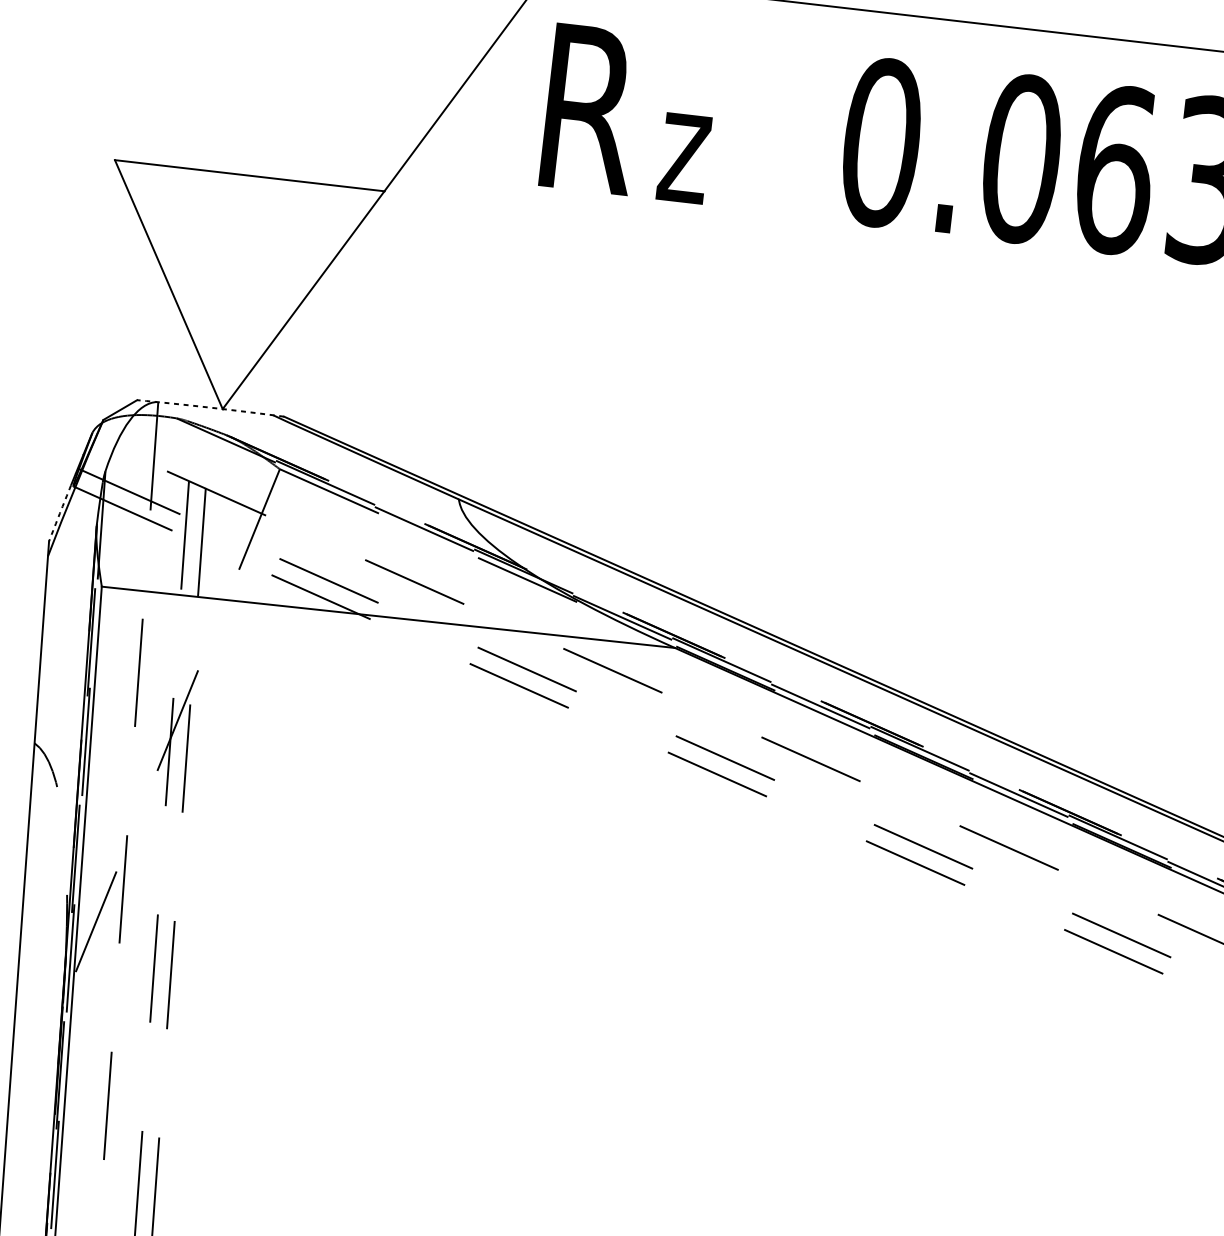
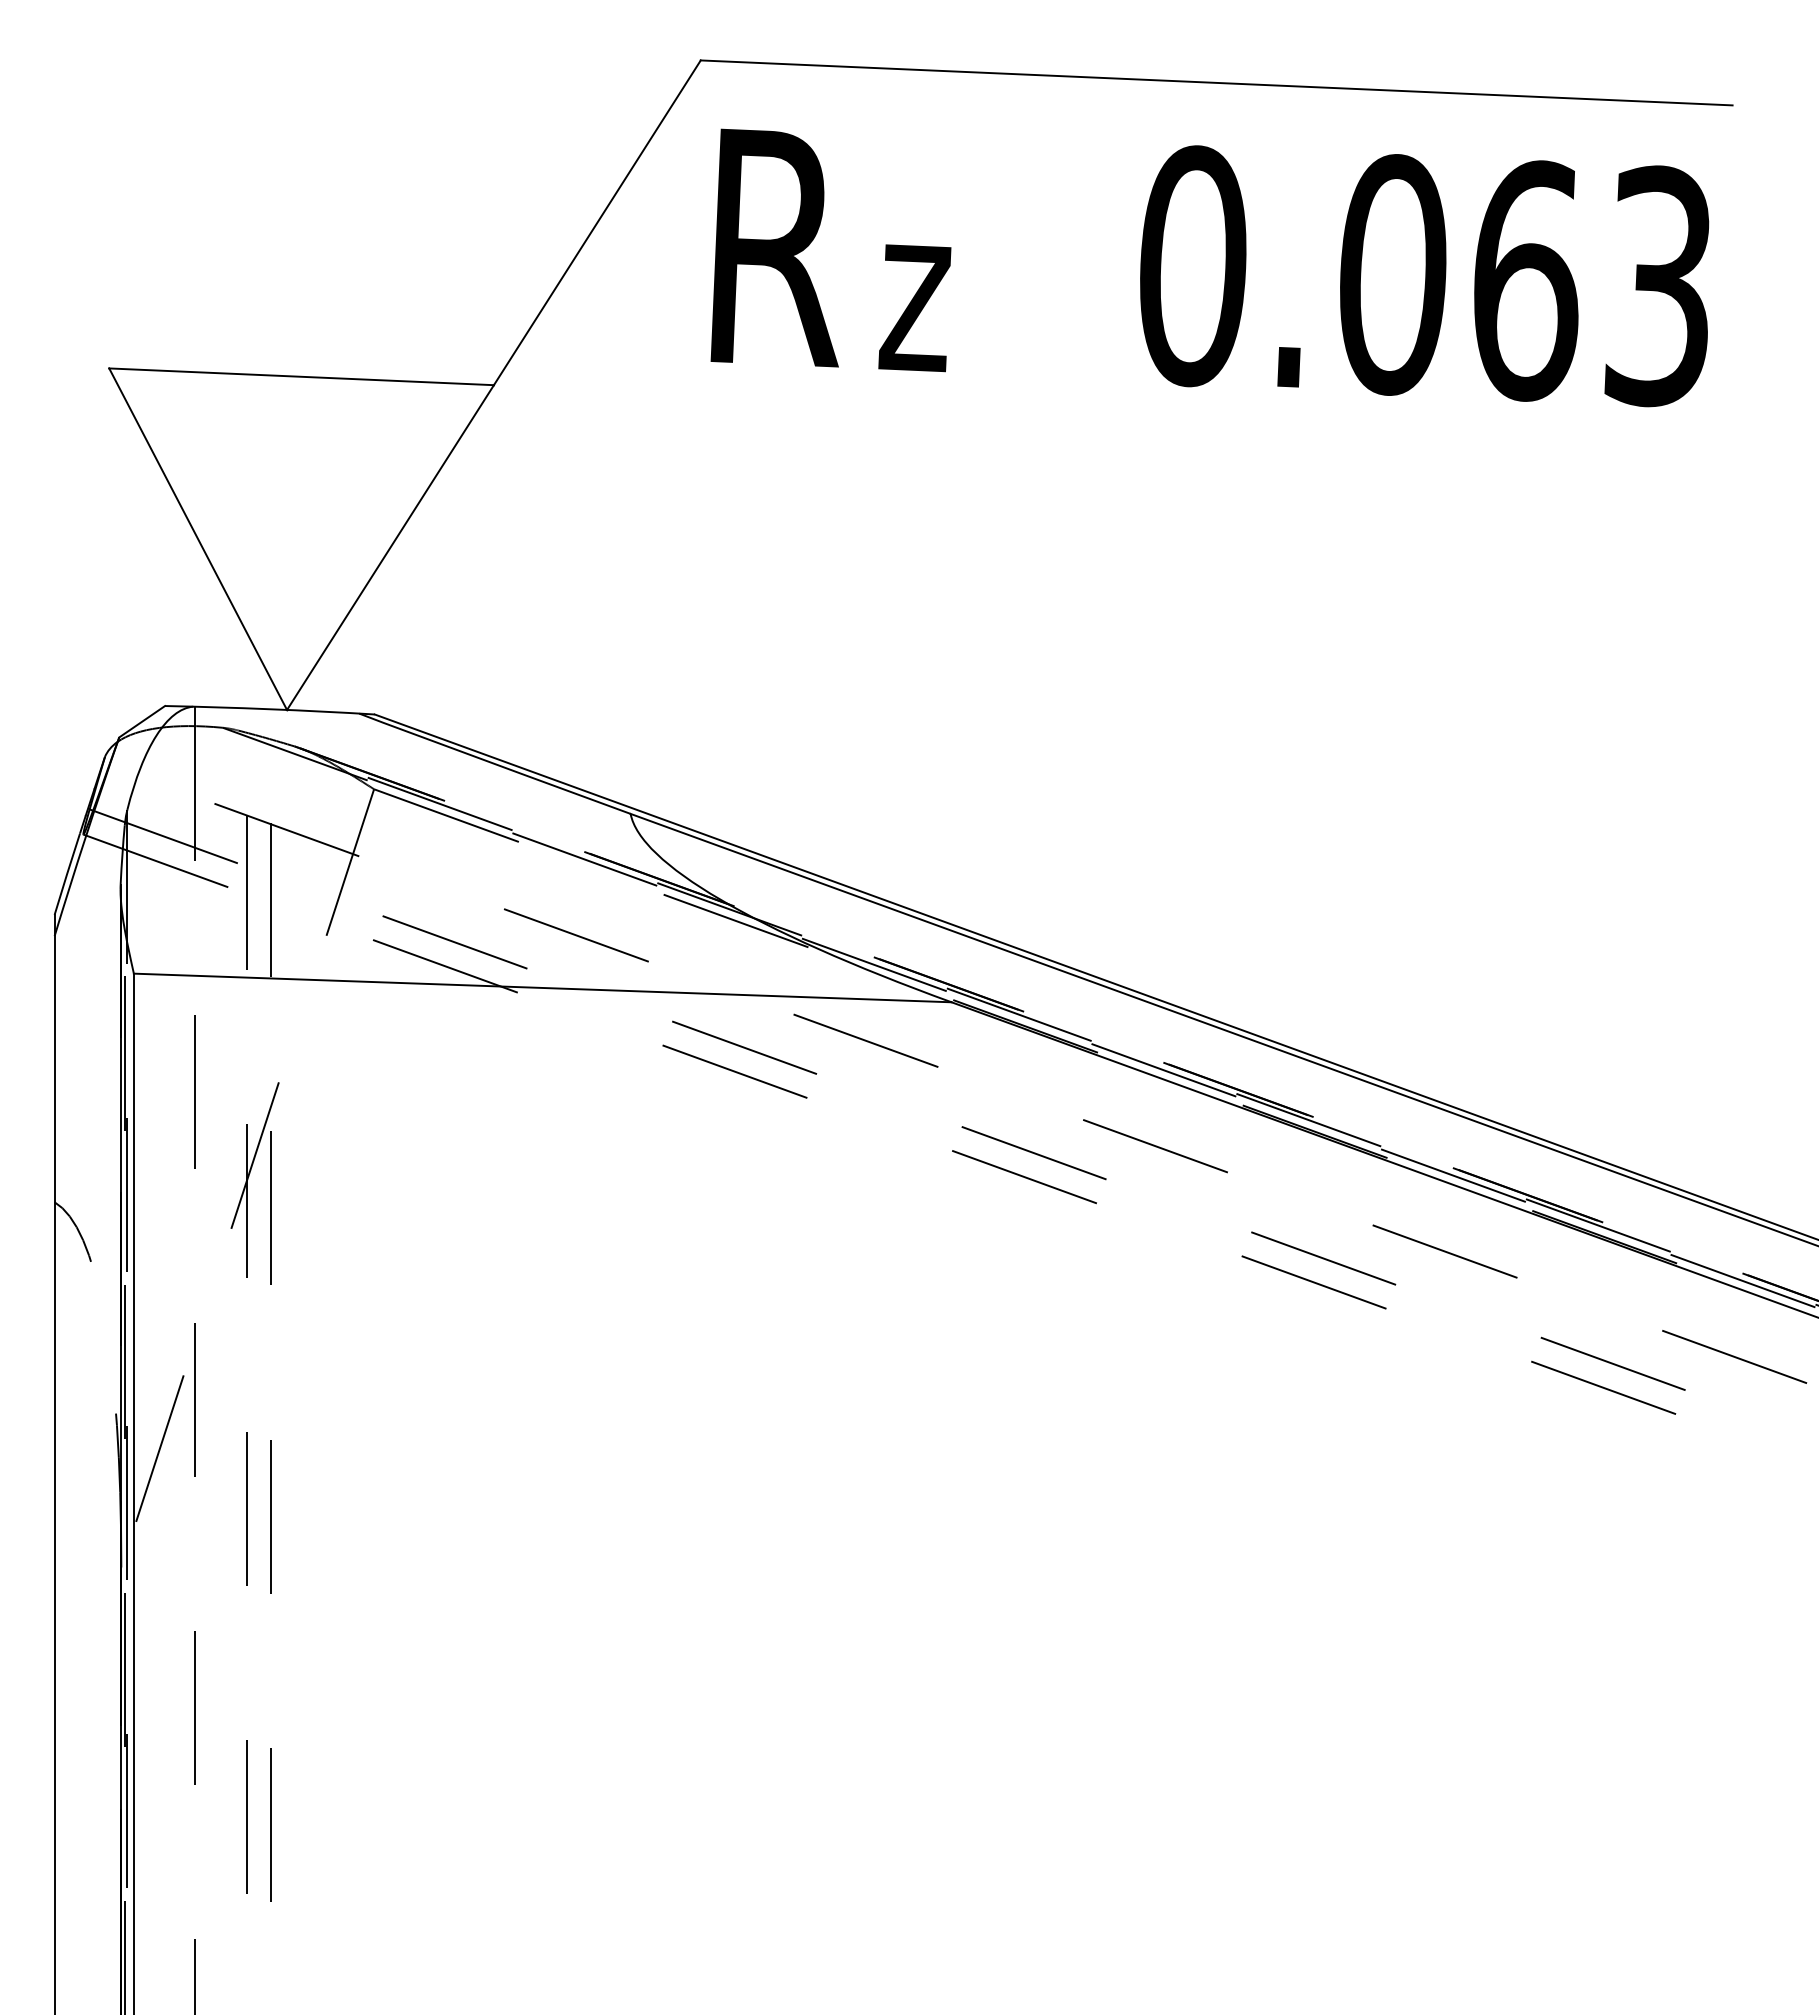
arc: (210, 407) -> (269, 709), dashed -> solid
arc: (60, 513) -> (67, 874), dashed -> solid

